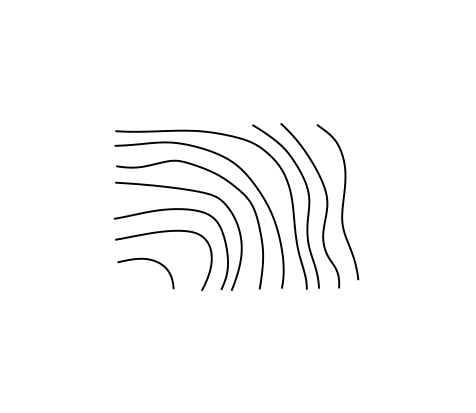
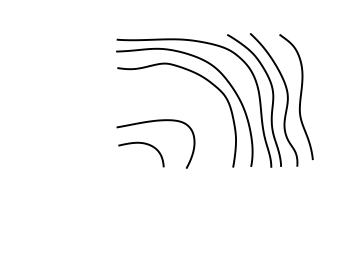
part: (182, 210) -> (170, 103), removed

